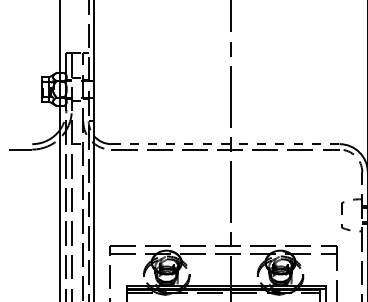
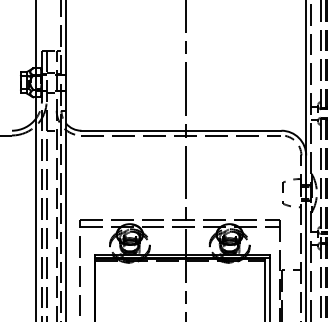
line: (225, 143) -> (181, 130), dashed -> solid

